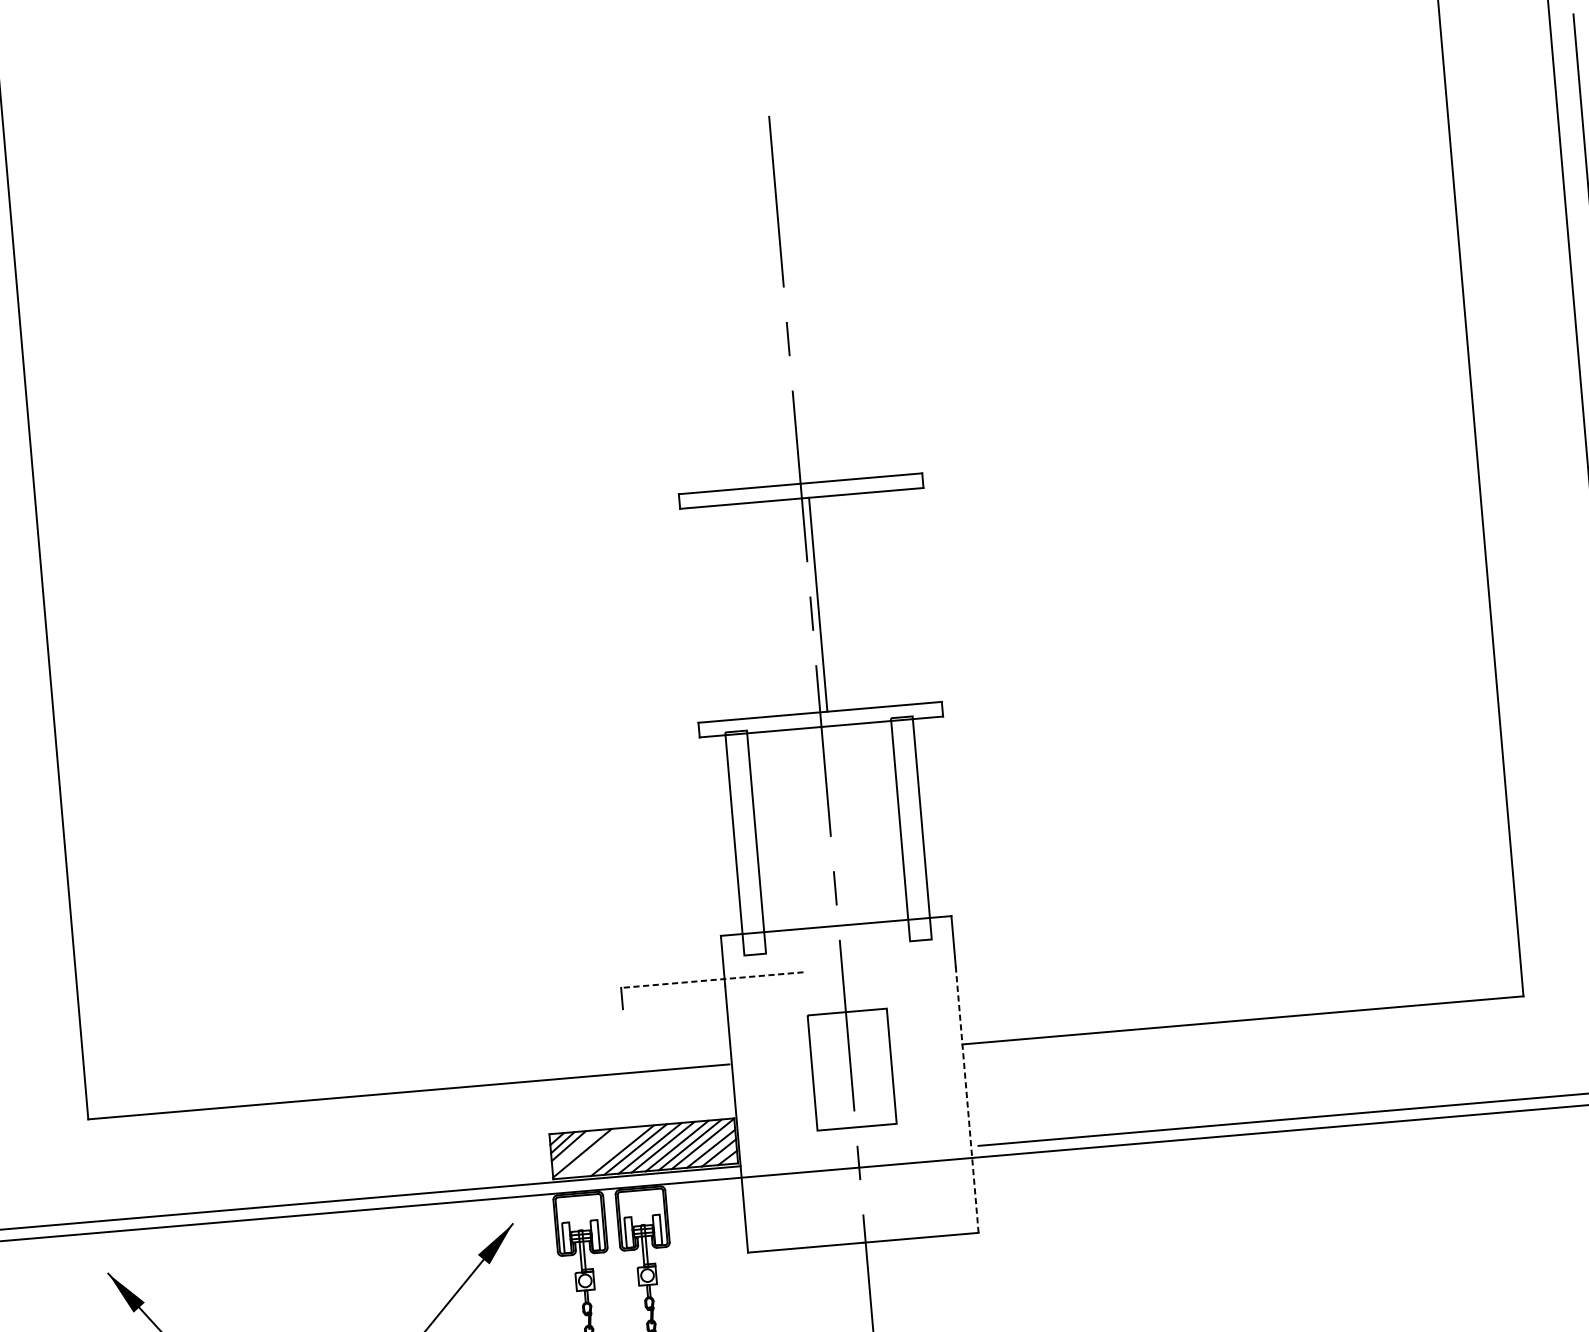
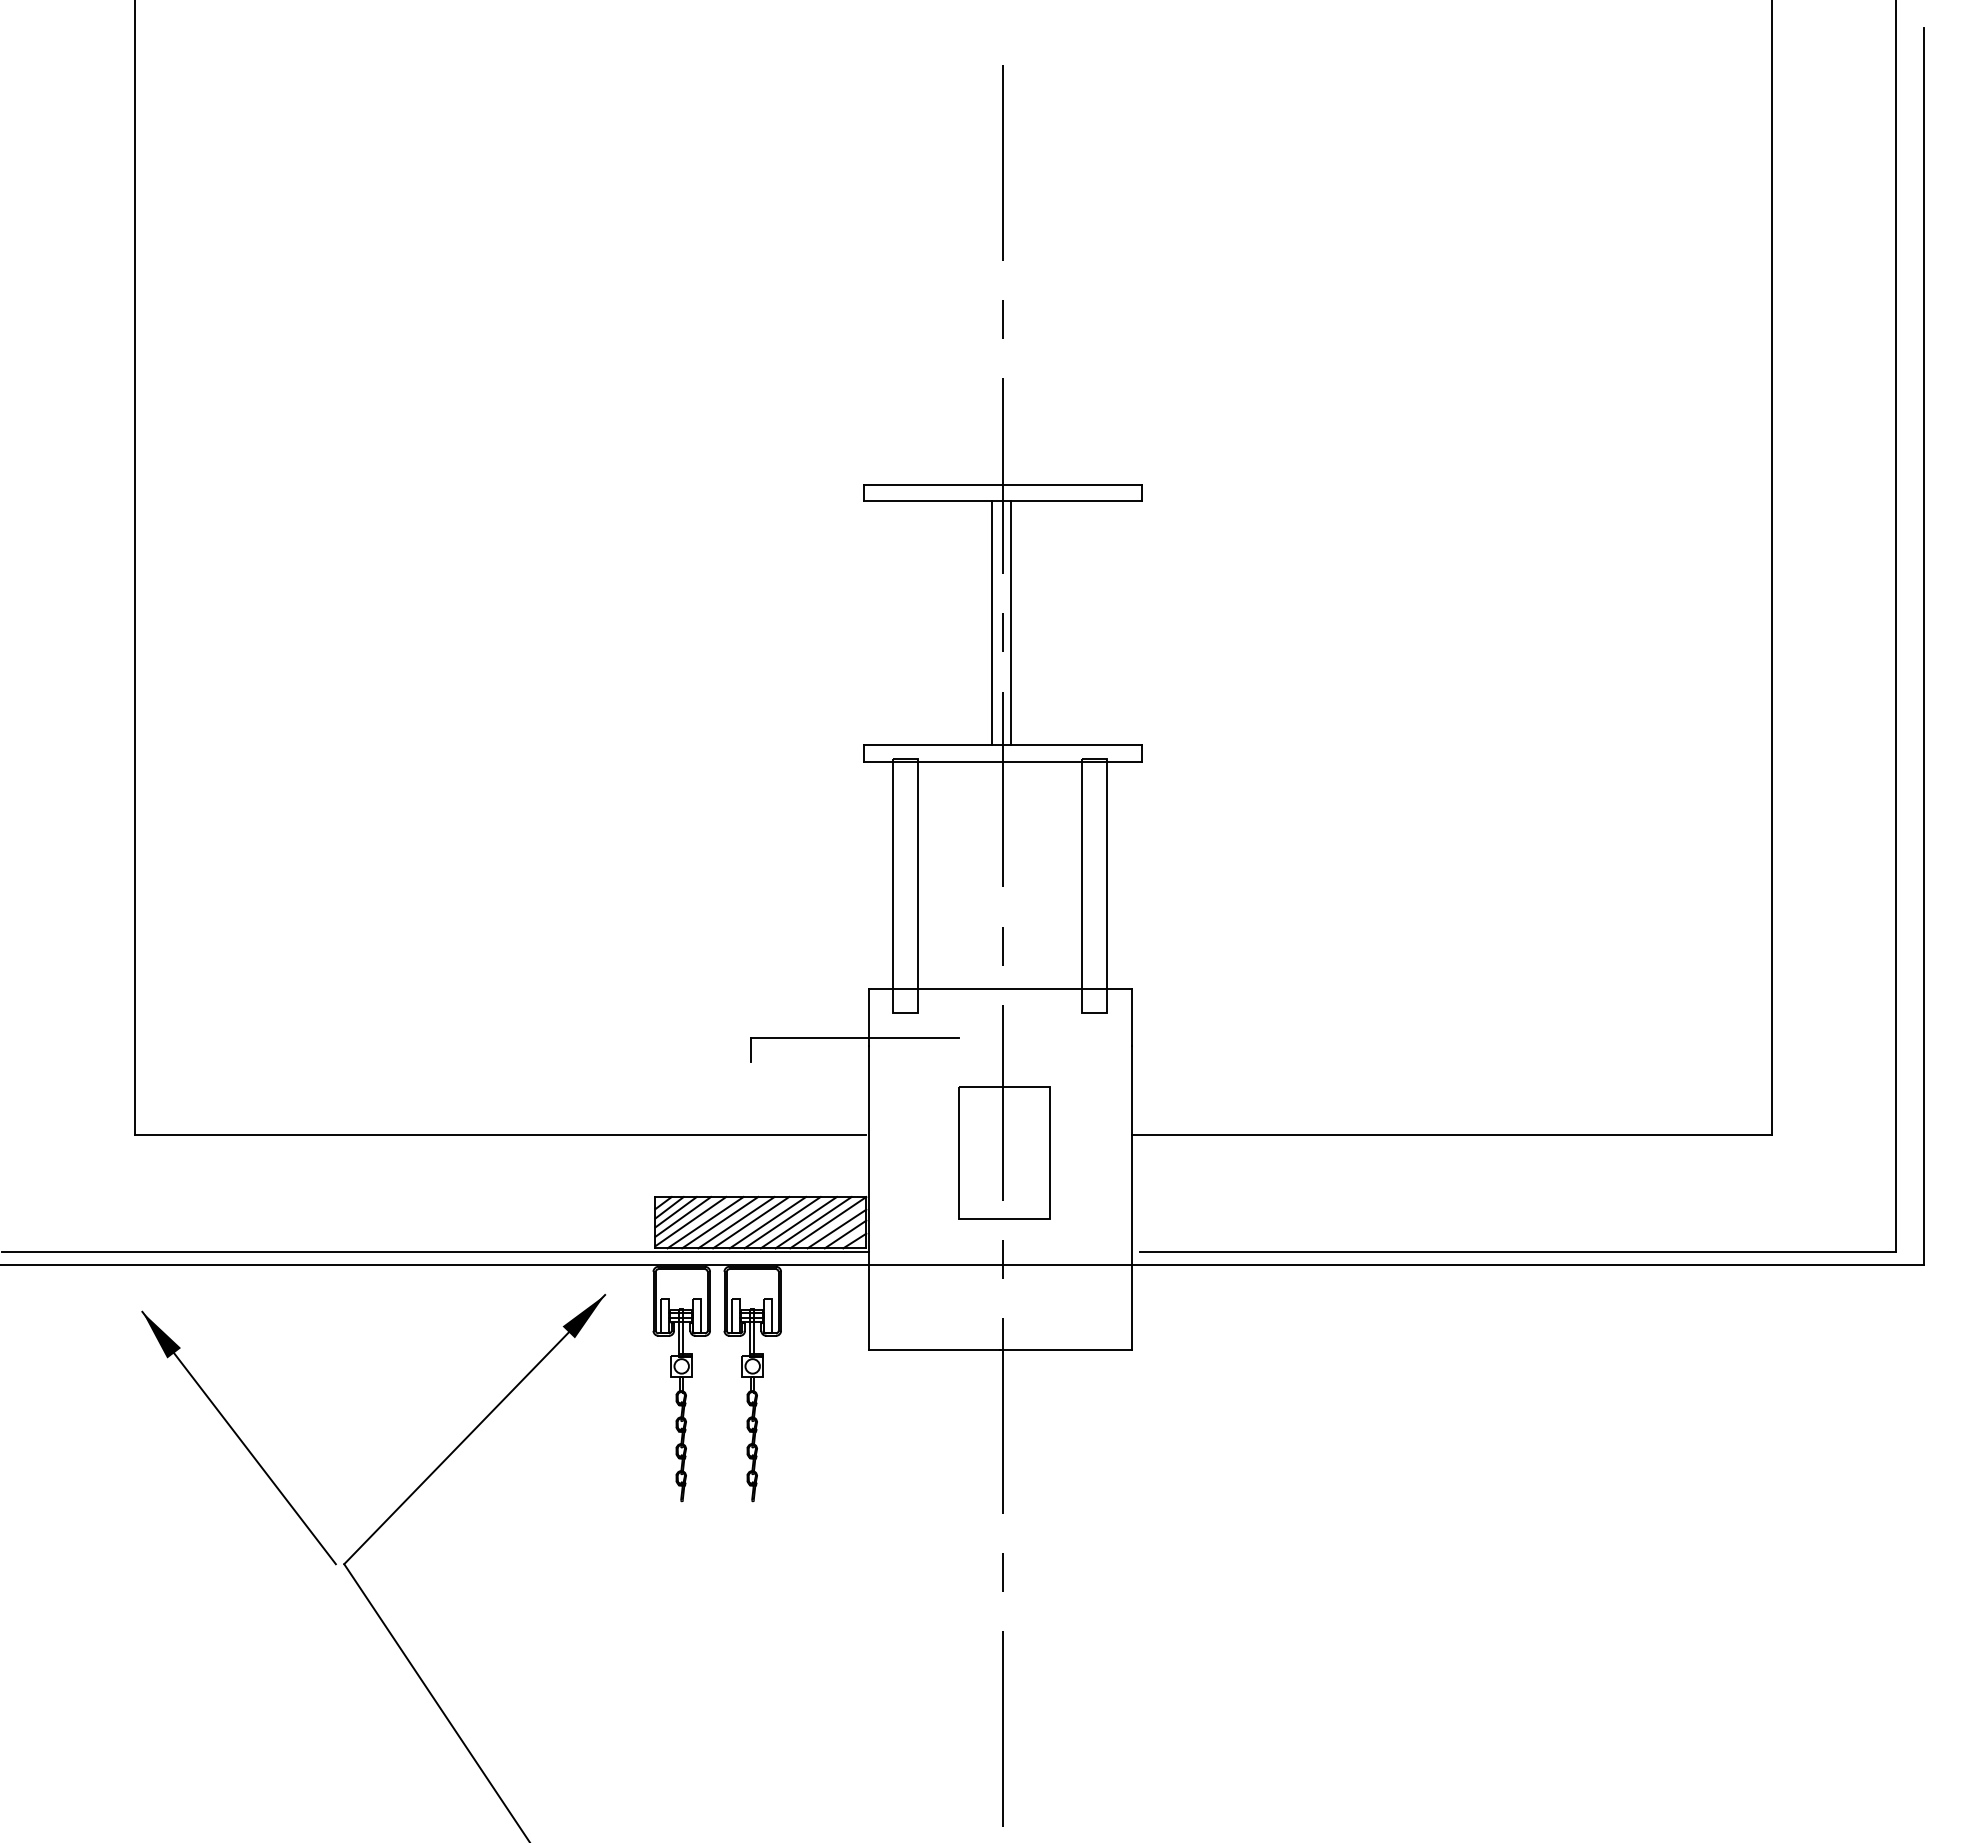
line: (801, 606) -> (991, 623), added
line: (712, 980) -> (854, 1038), dashed -> solid
line: (967, 1099) -> (1131, 1198), dashed -> solid
line: (575, 1149) -> (683, 1216), added
line: (608, 1151) -> (720, 1222), added
line: (595, 1152) -> (705, 1222), added

